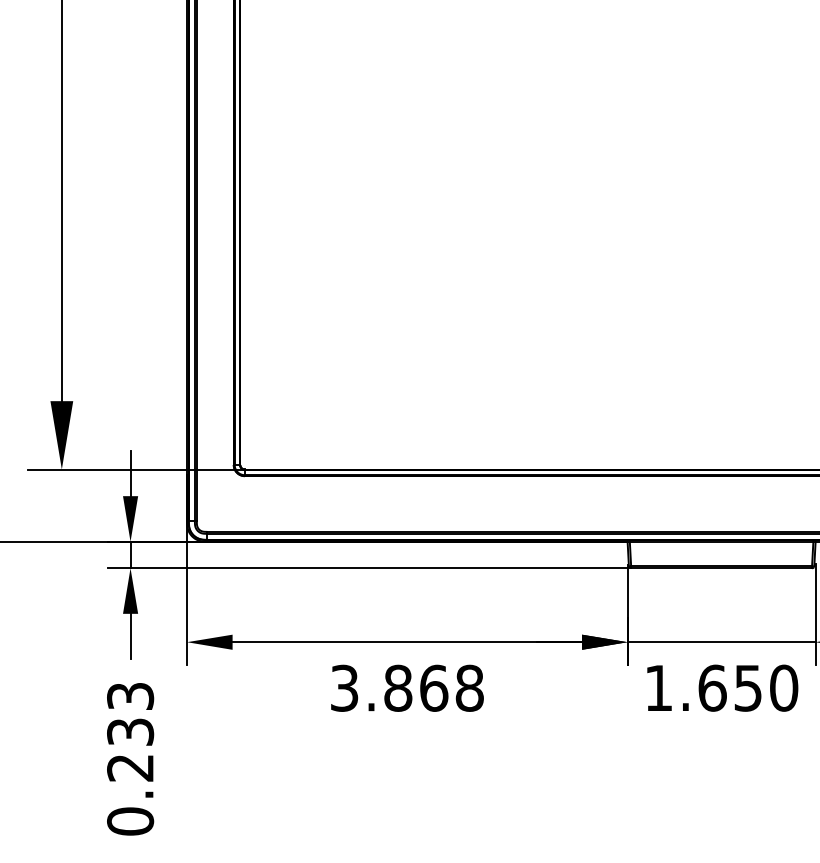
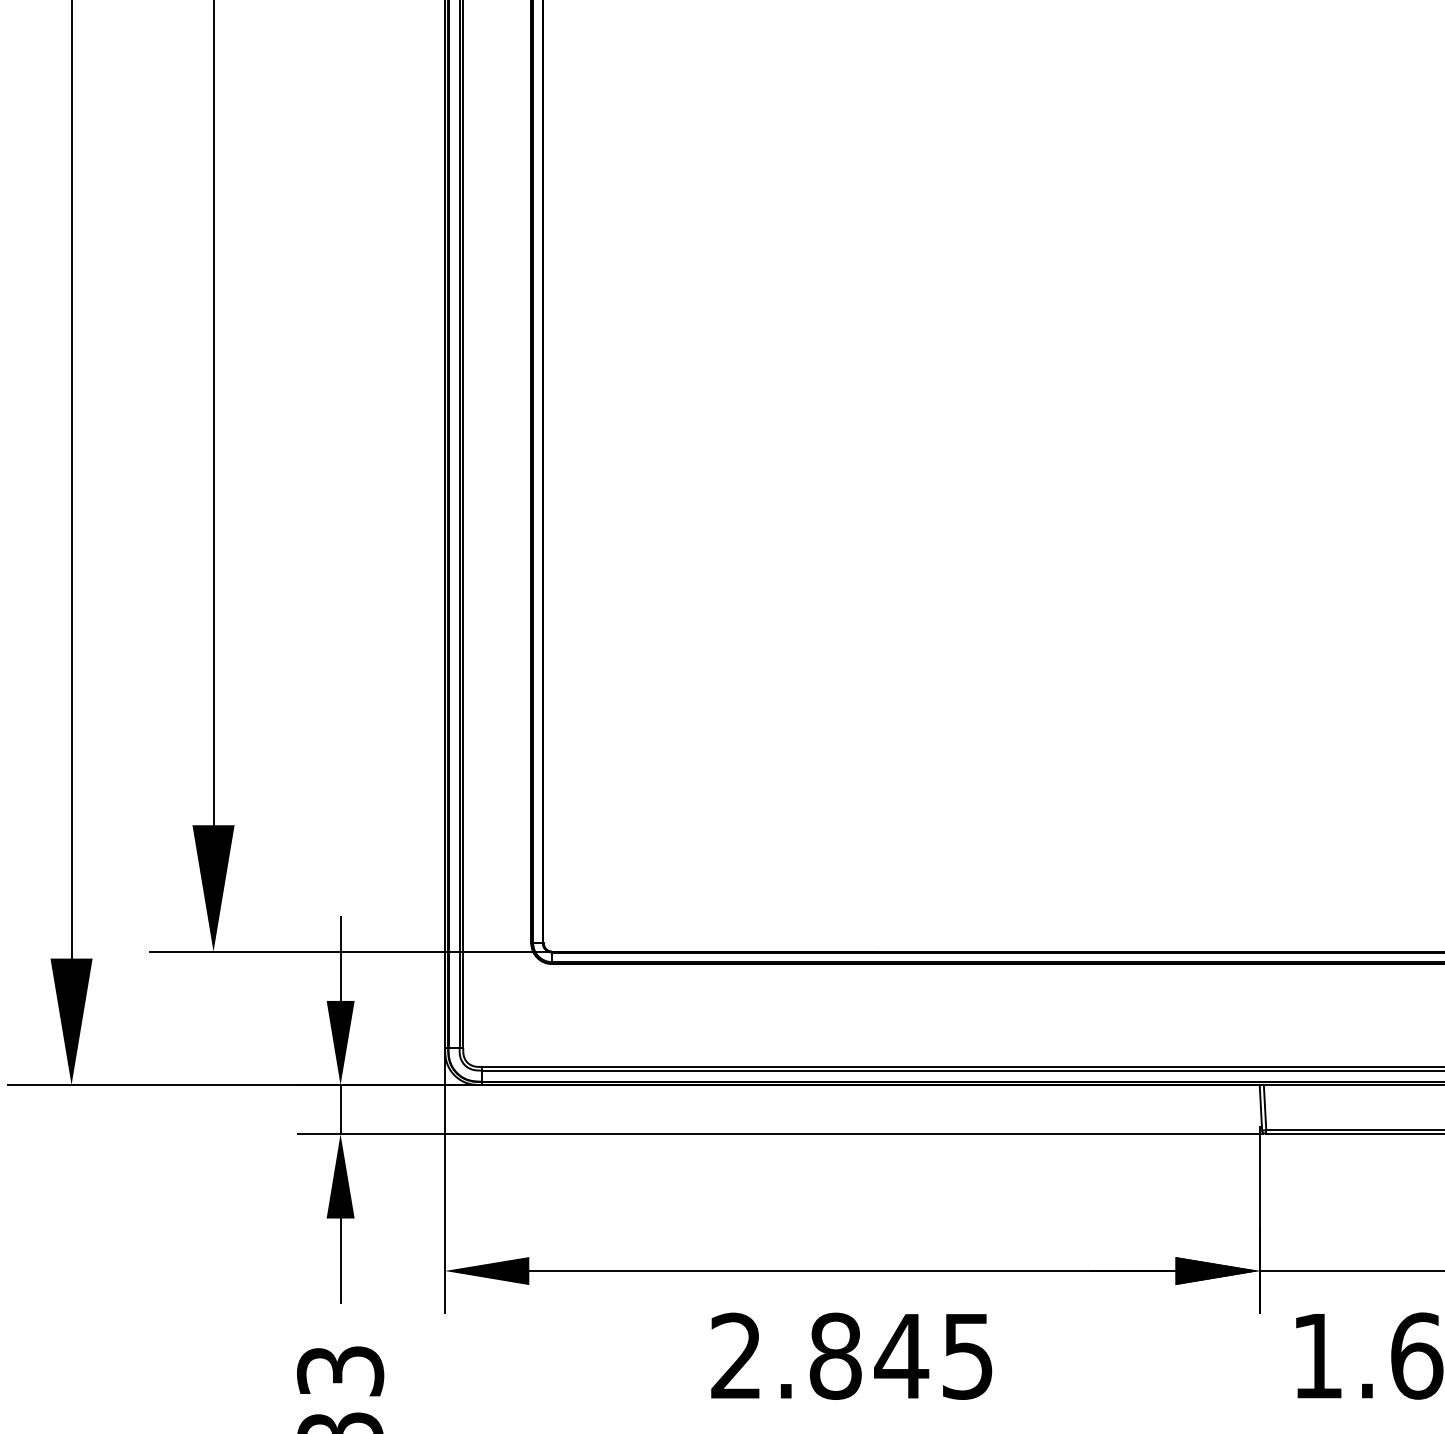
text: (407, 687) -> (852, 1354), 3.868 -> 2.845

